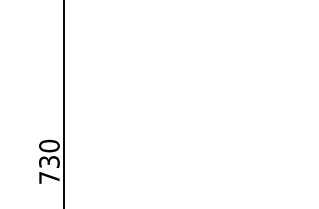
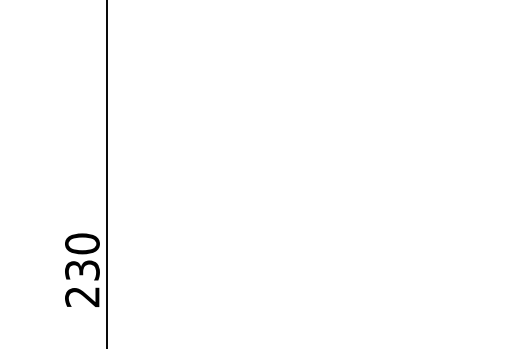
text: (49, 177) -> (82, 296), 730 -> 230

